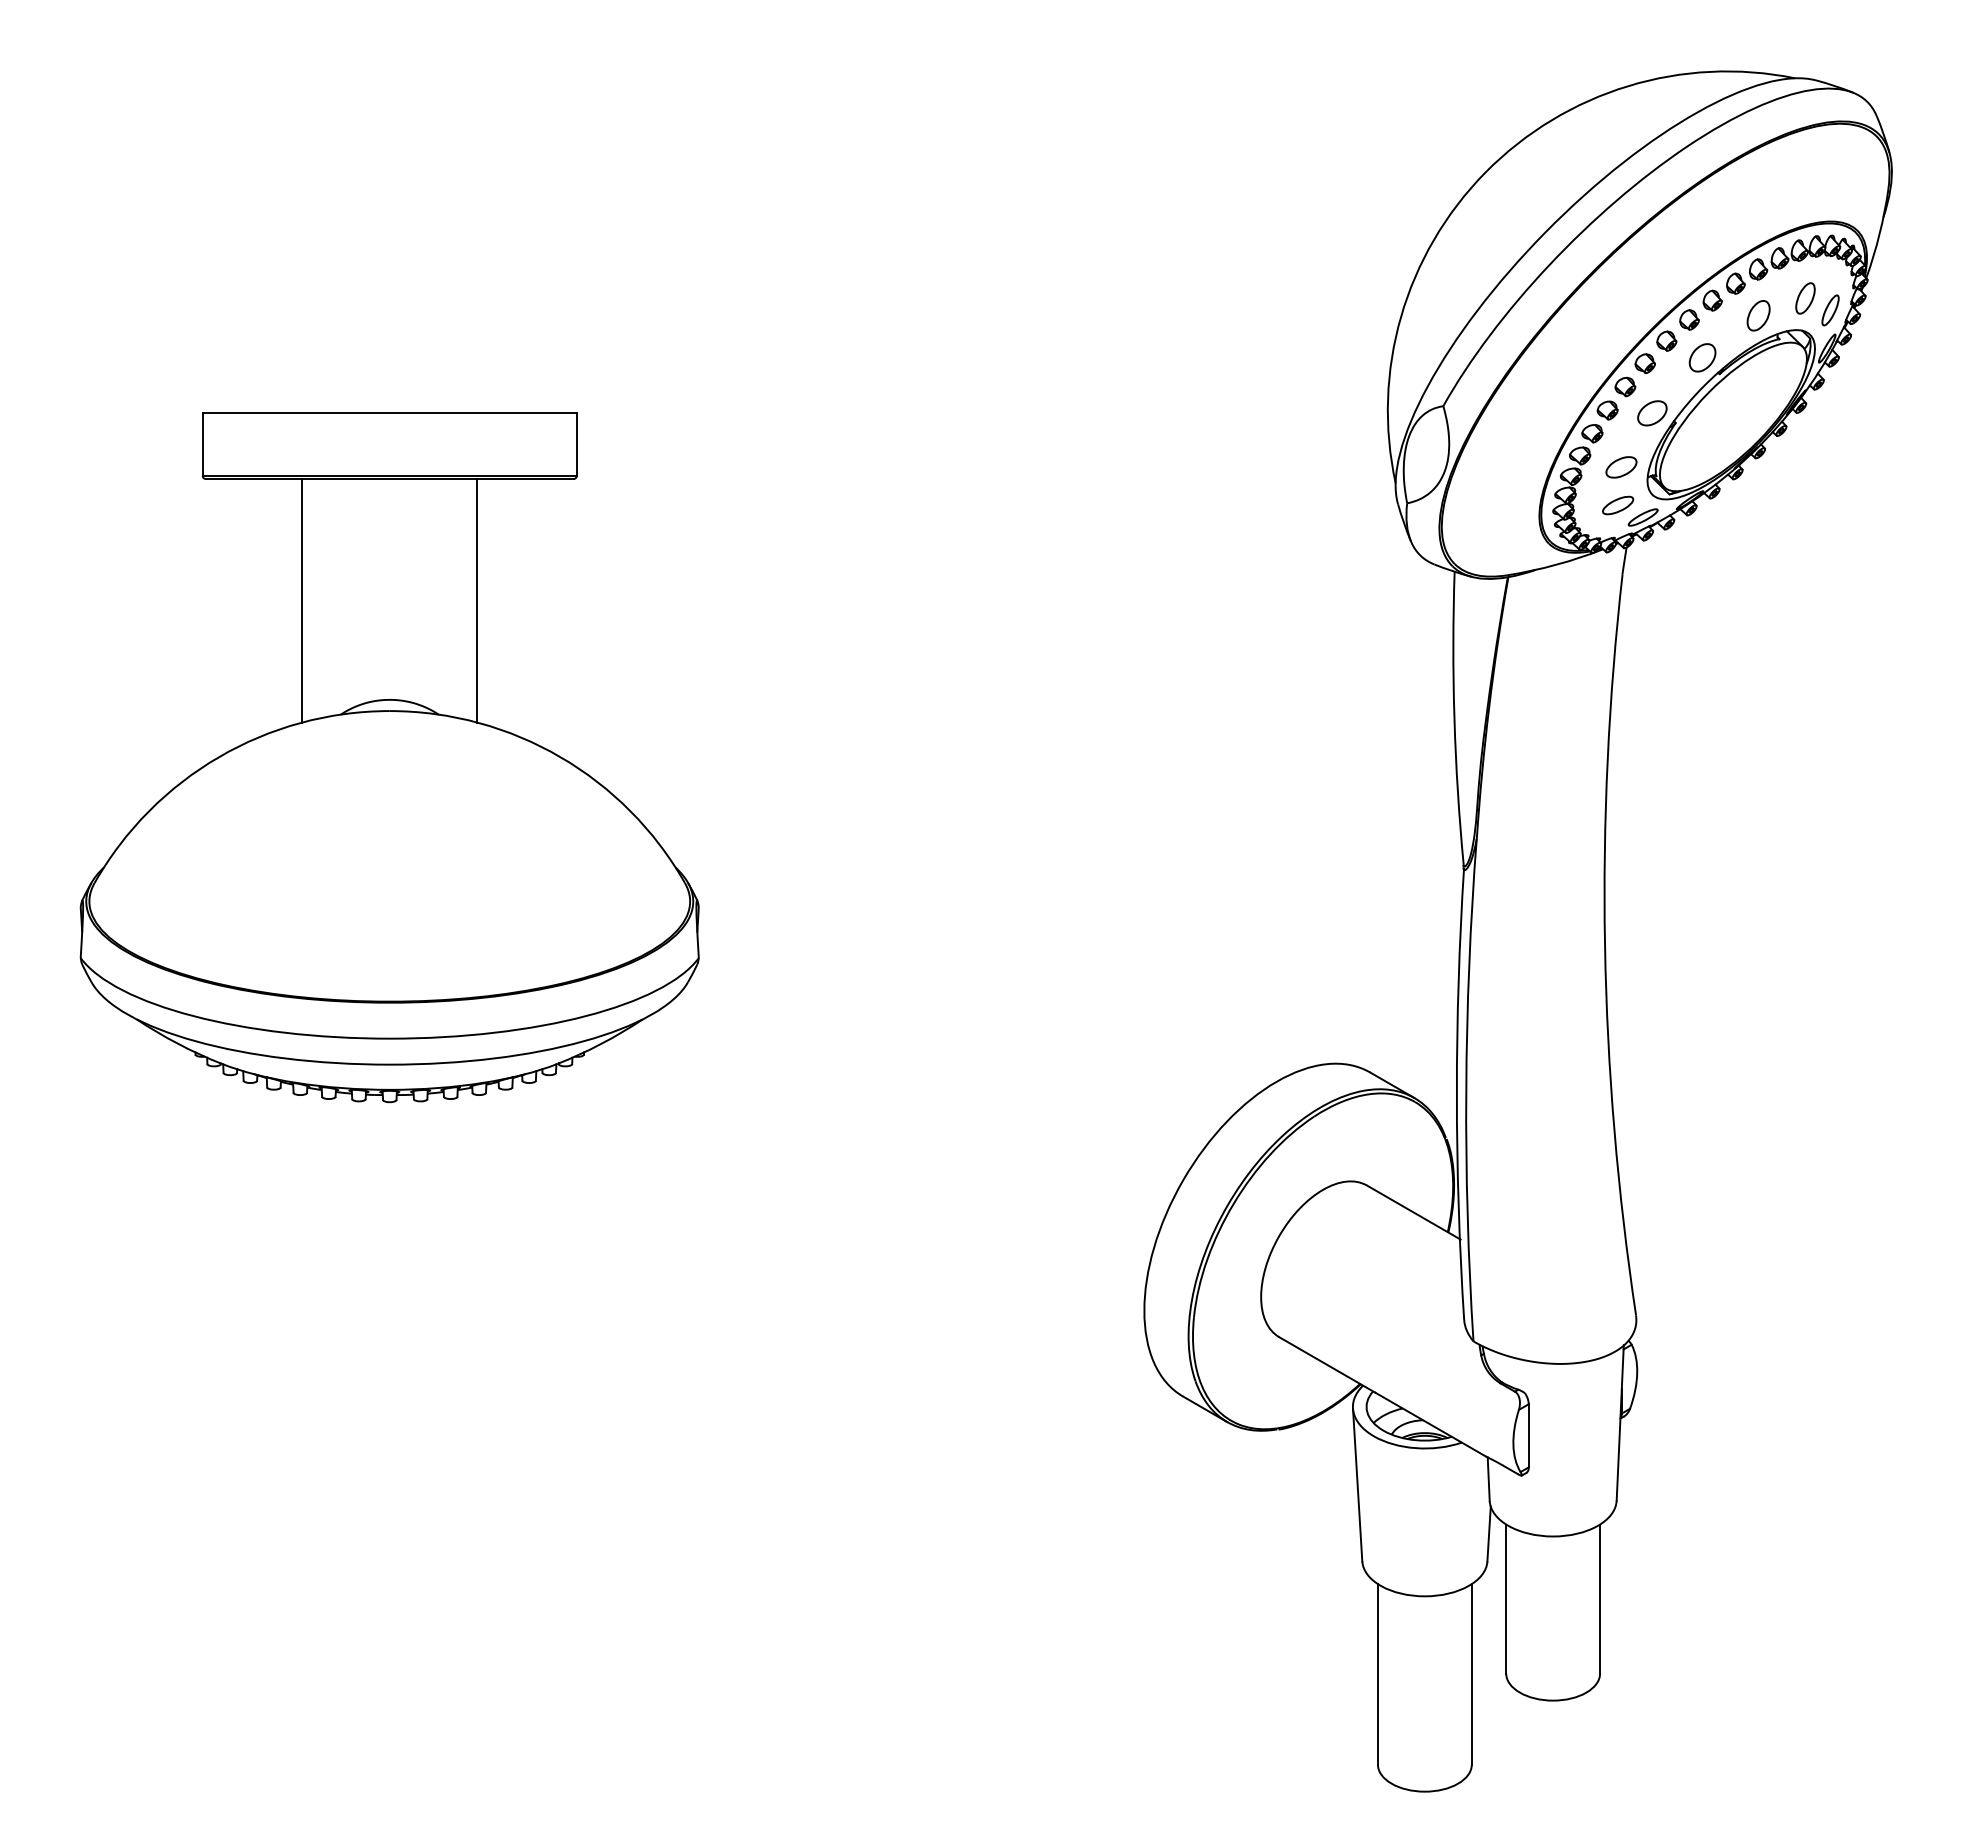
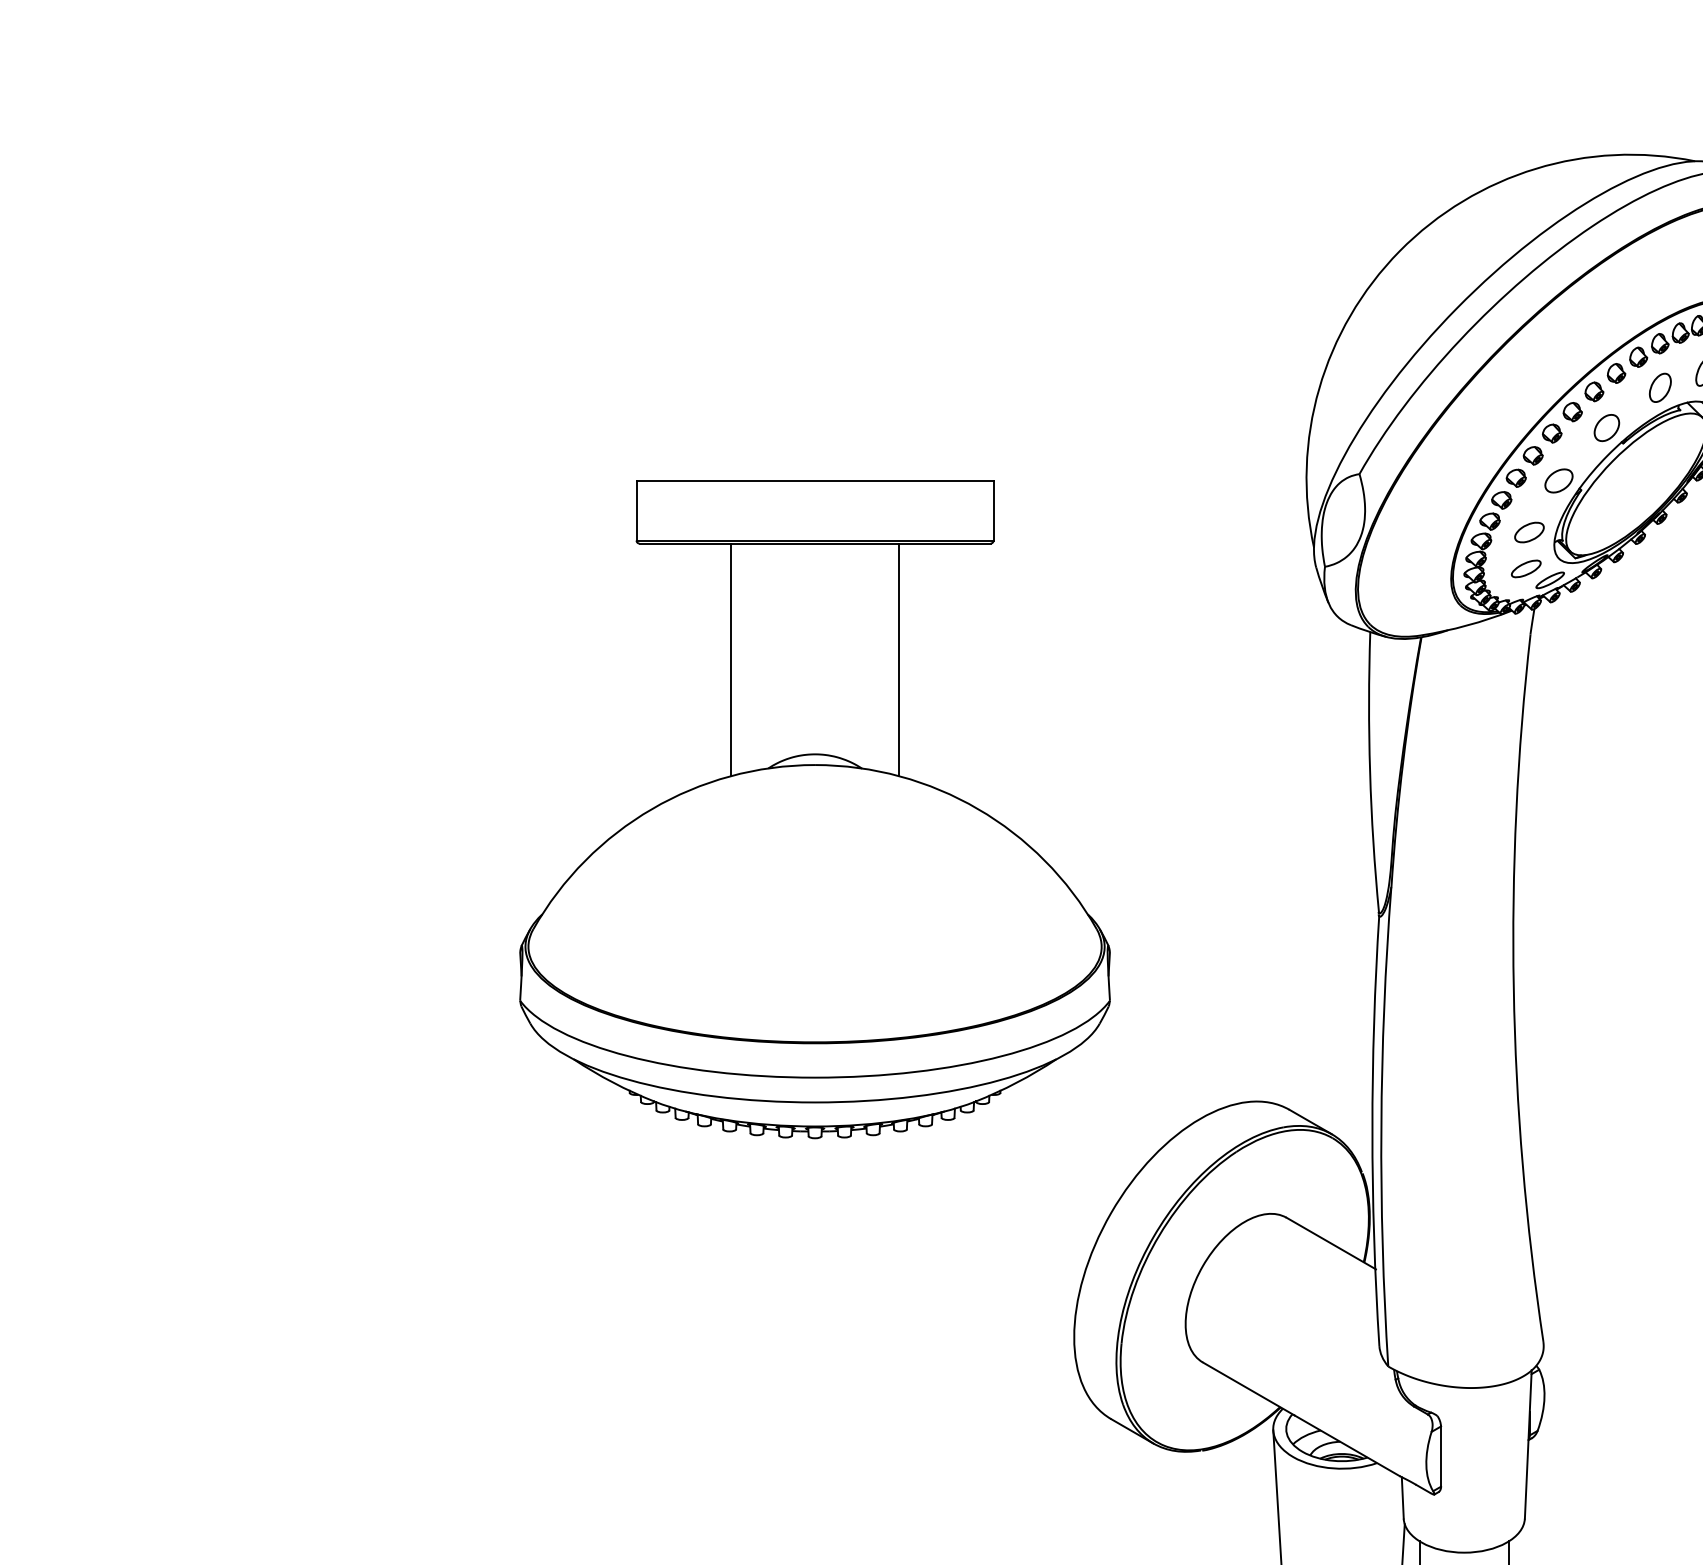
part: (389, 757) -> (814, 809), moved

